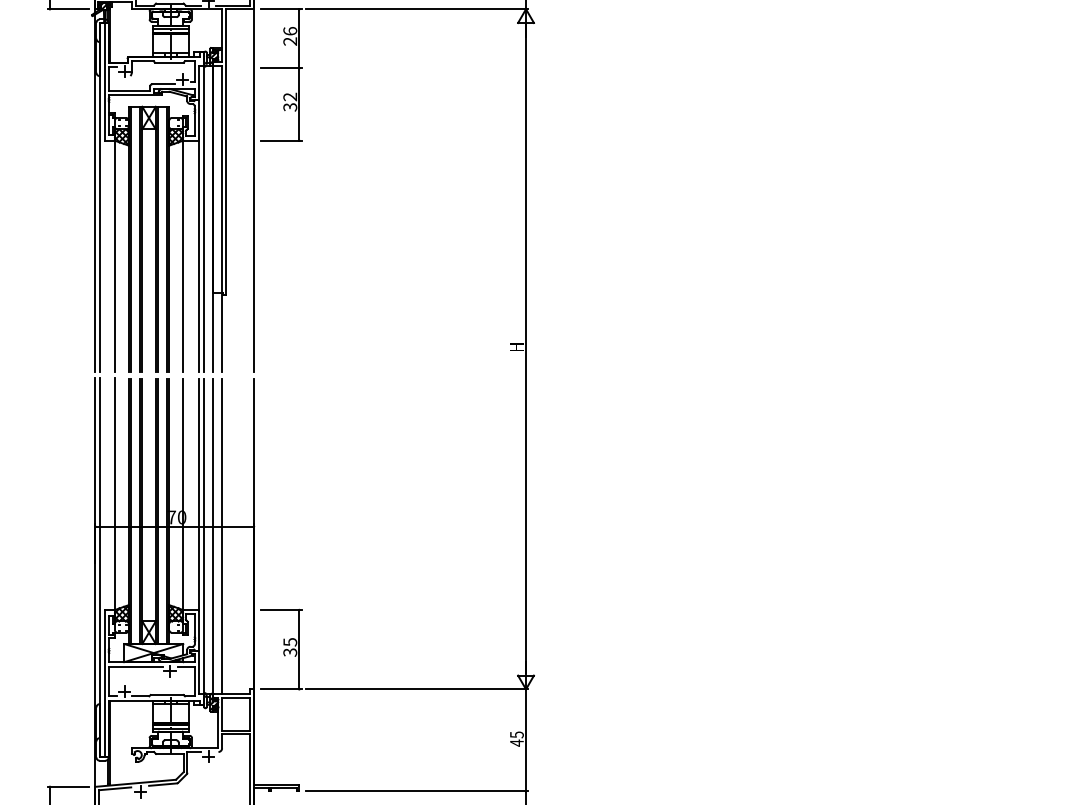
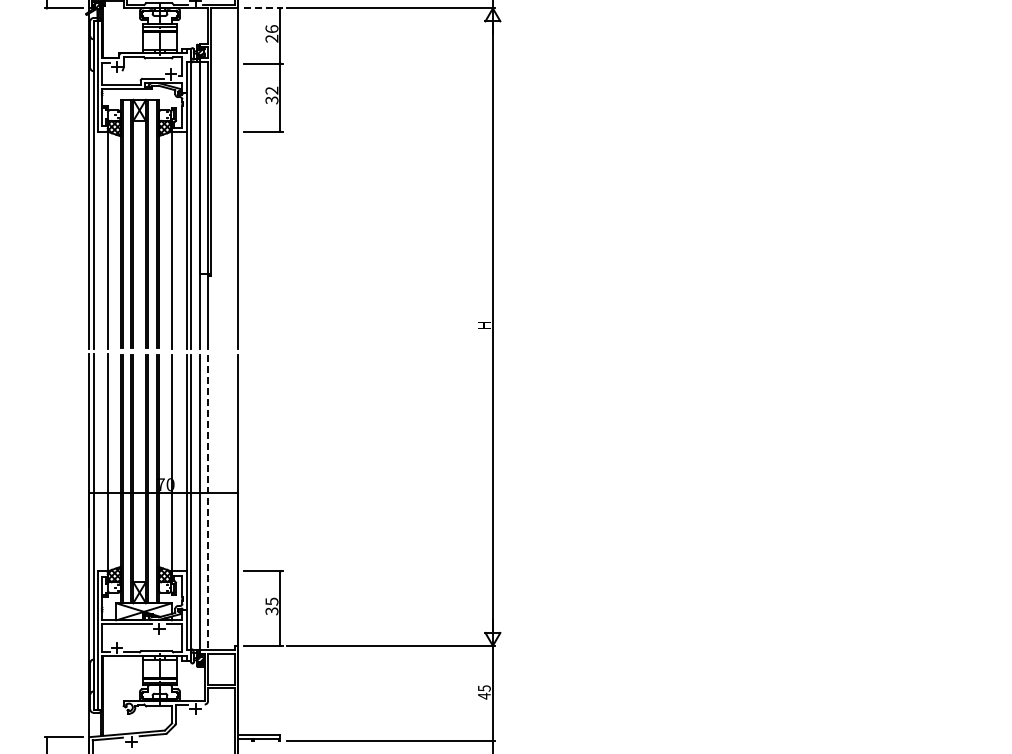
line: (281, 9) -> (263, 8), solid -> dashed
line: (222, 536) -> (208, 502), solid -> dashed

